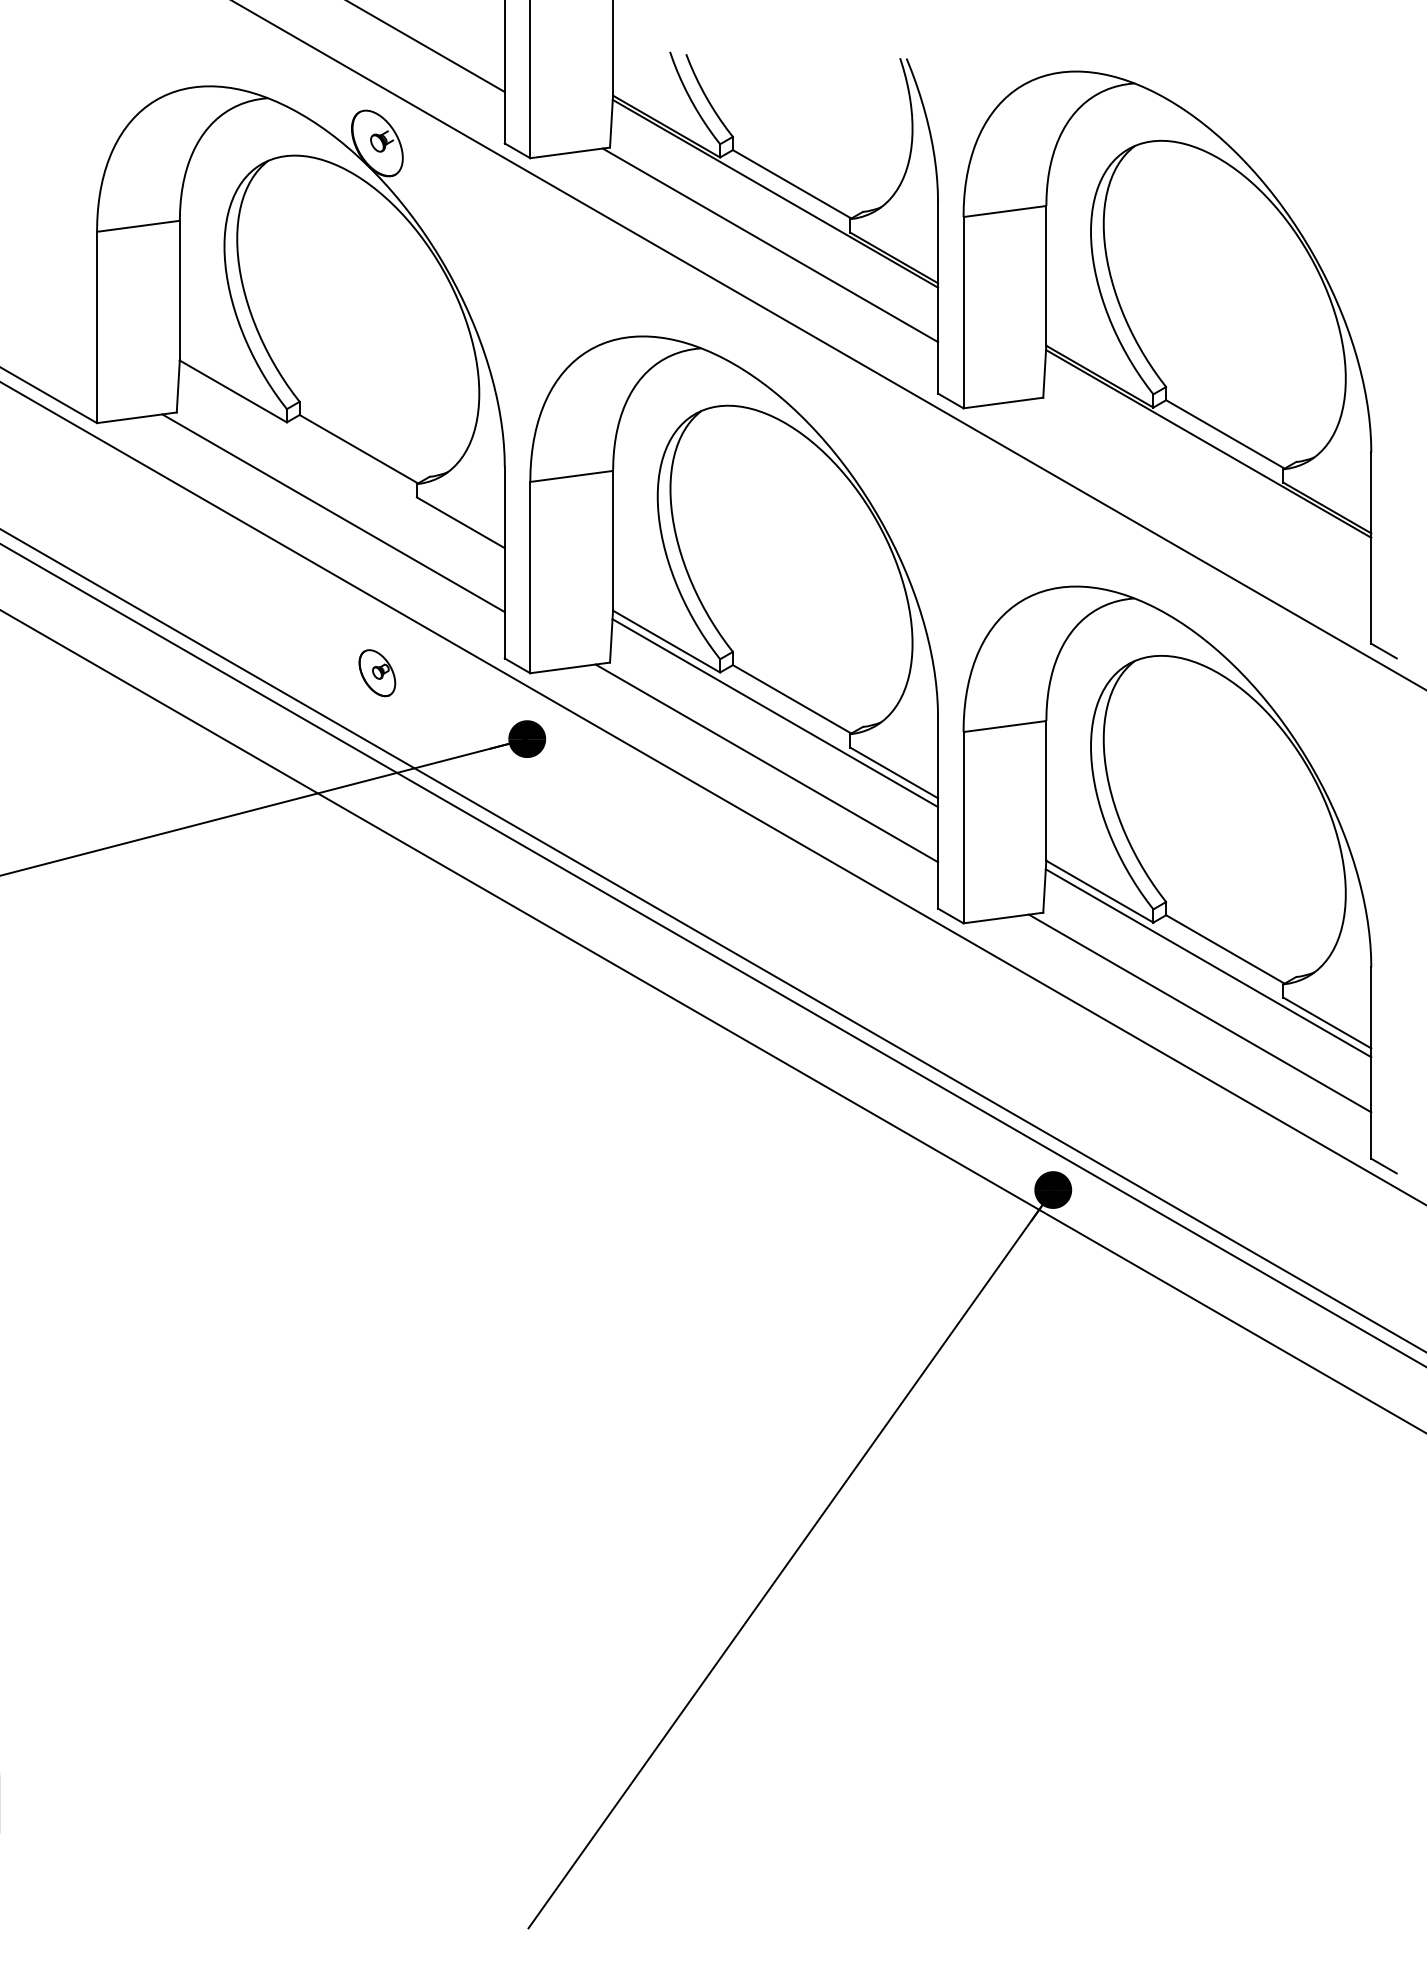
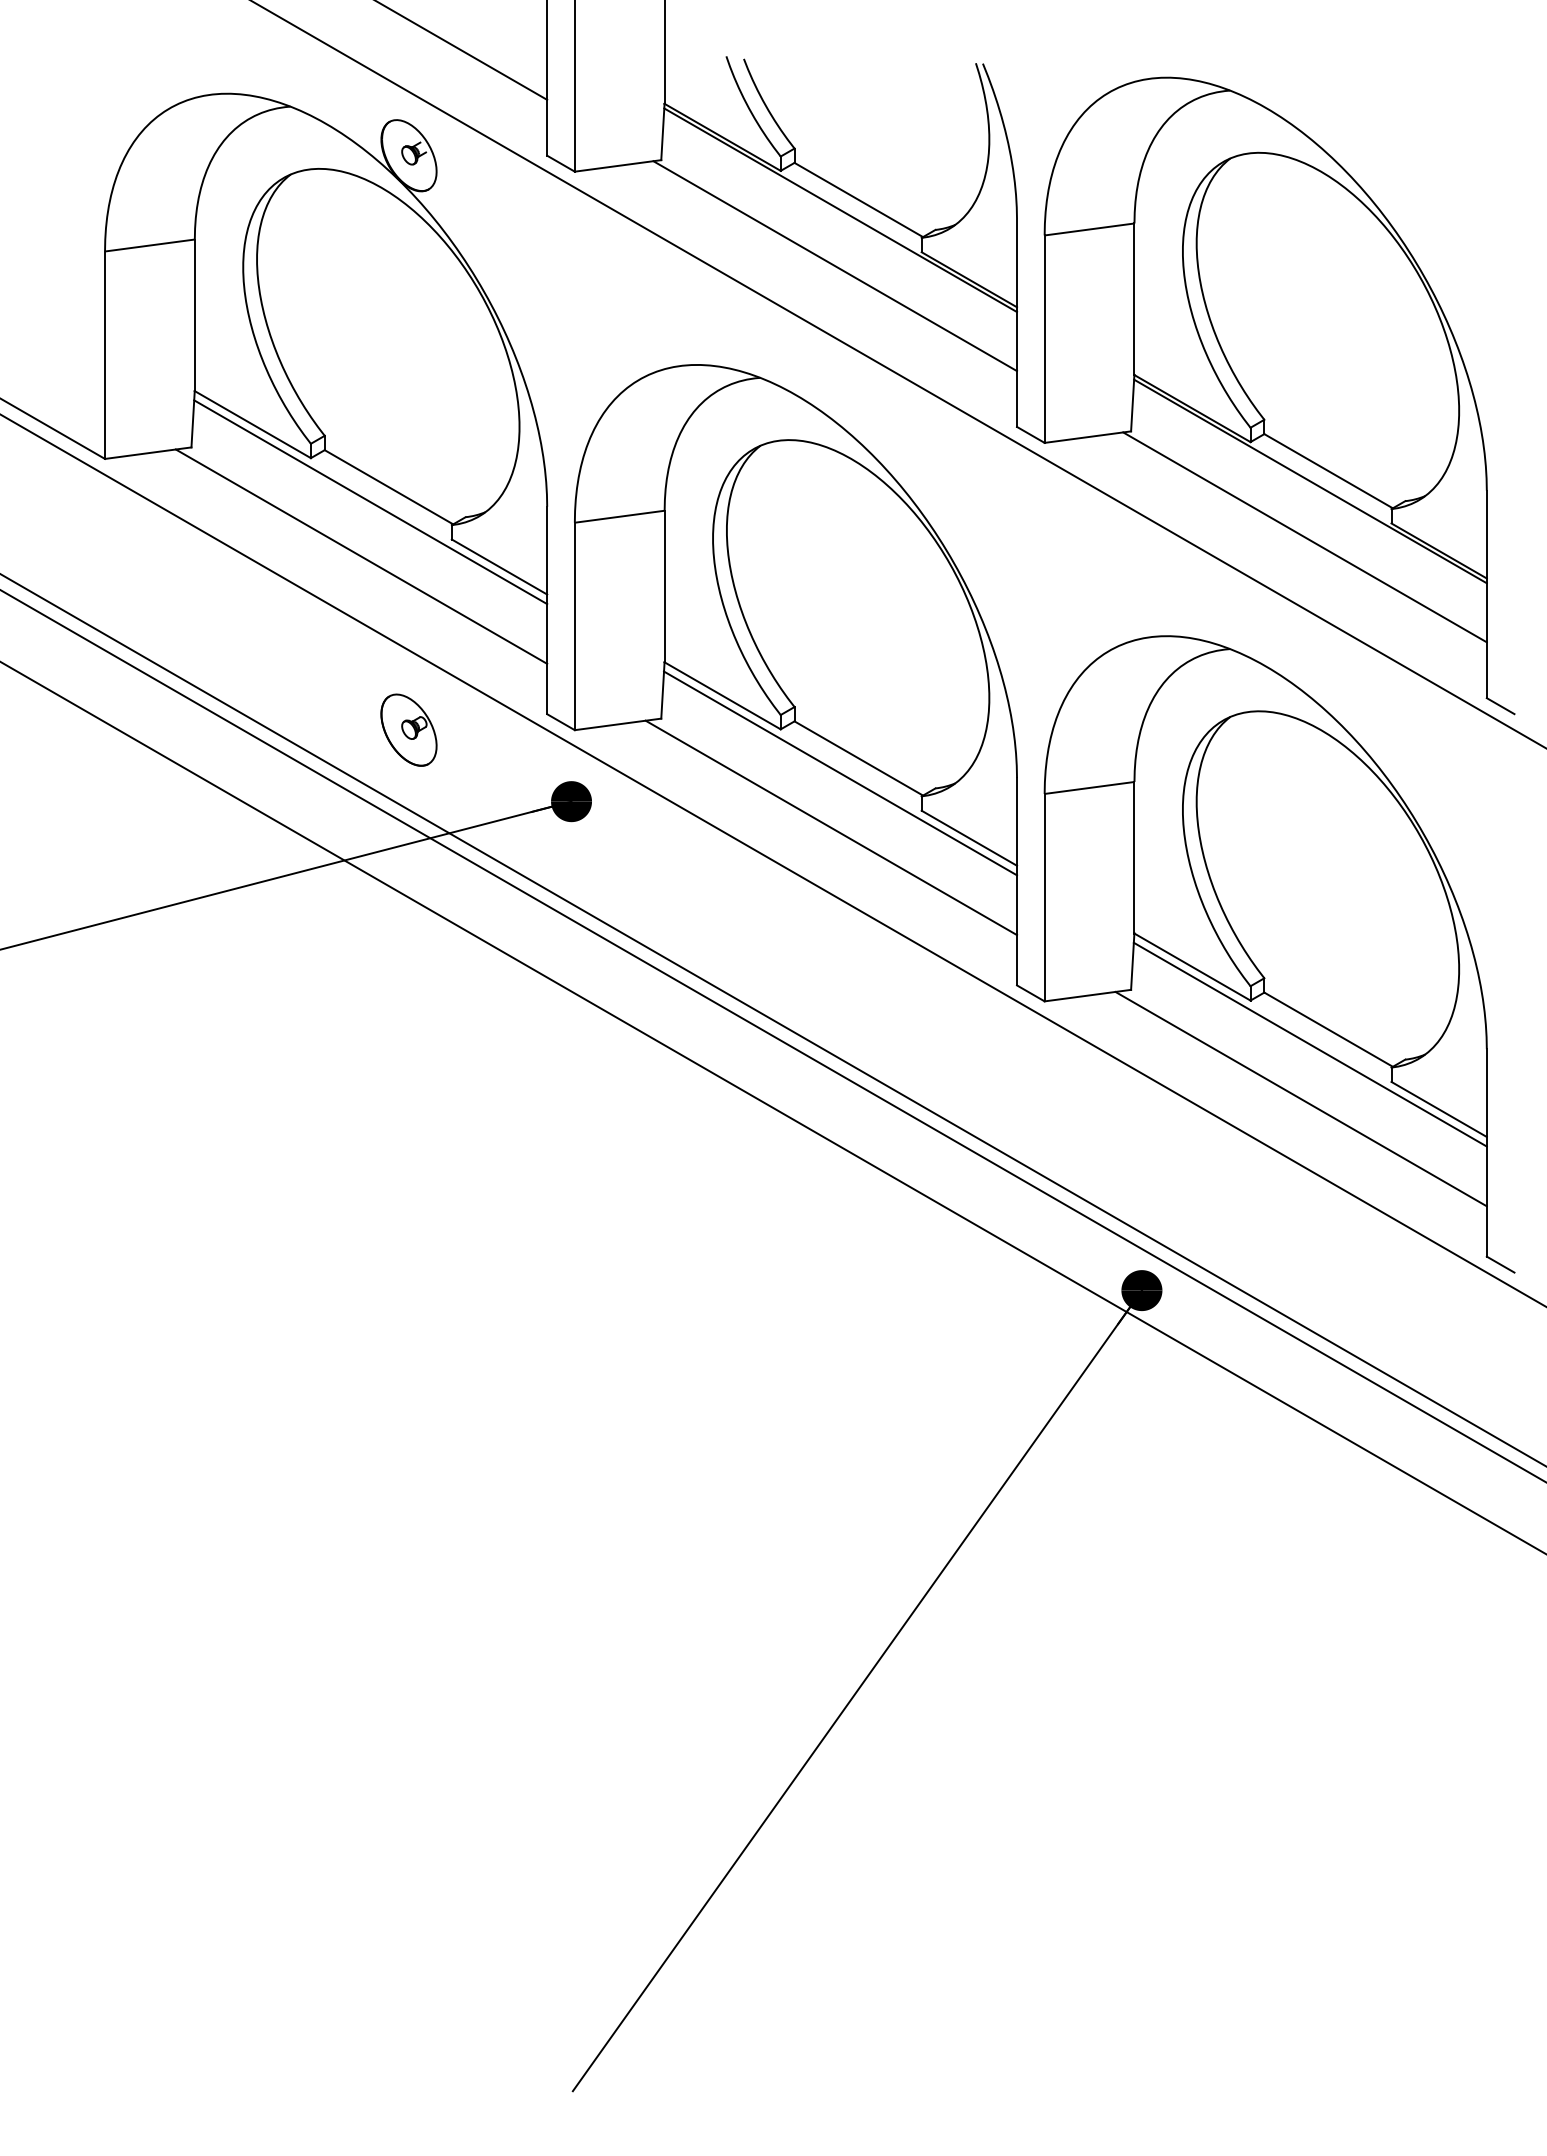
line: (341, 463) -> (370, 502), added
line: (1203, 495) -> (1304, 537), added
part: (377, 672) -> (409, 729), size x1.43

